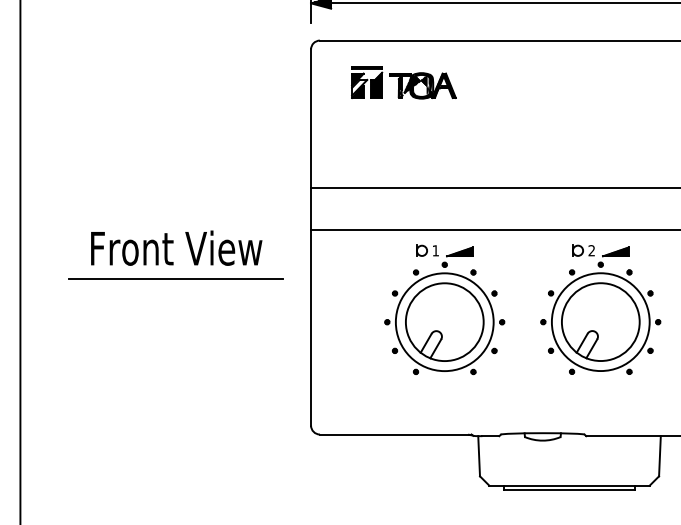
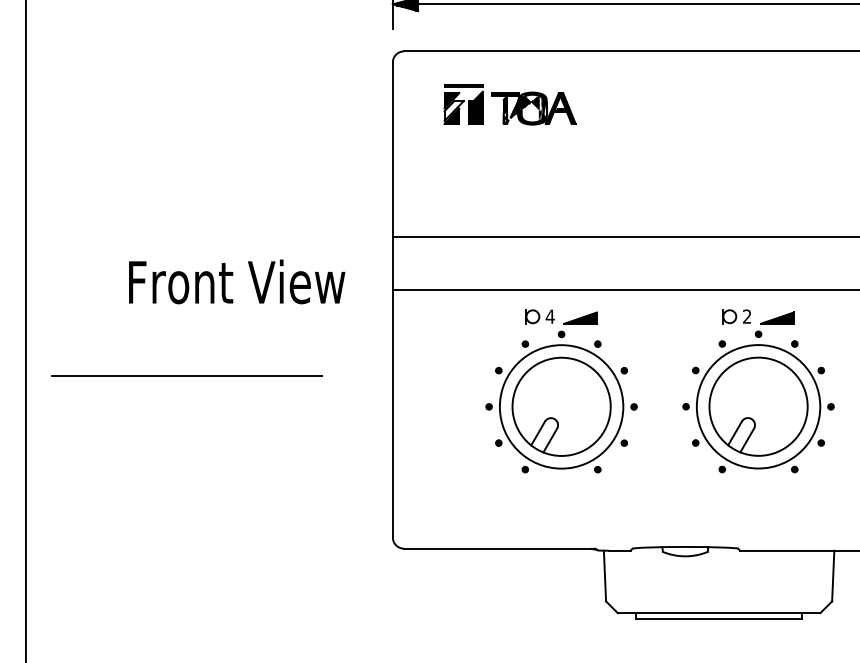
text: (176, 247) -> (236, 281), moved
text: (435, 250) -> (549, 316), 1 -> 4
line: (175, 278) -> (186, 375), moved

